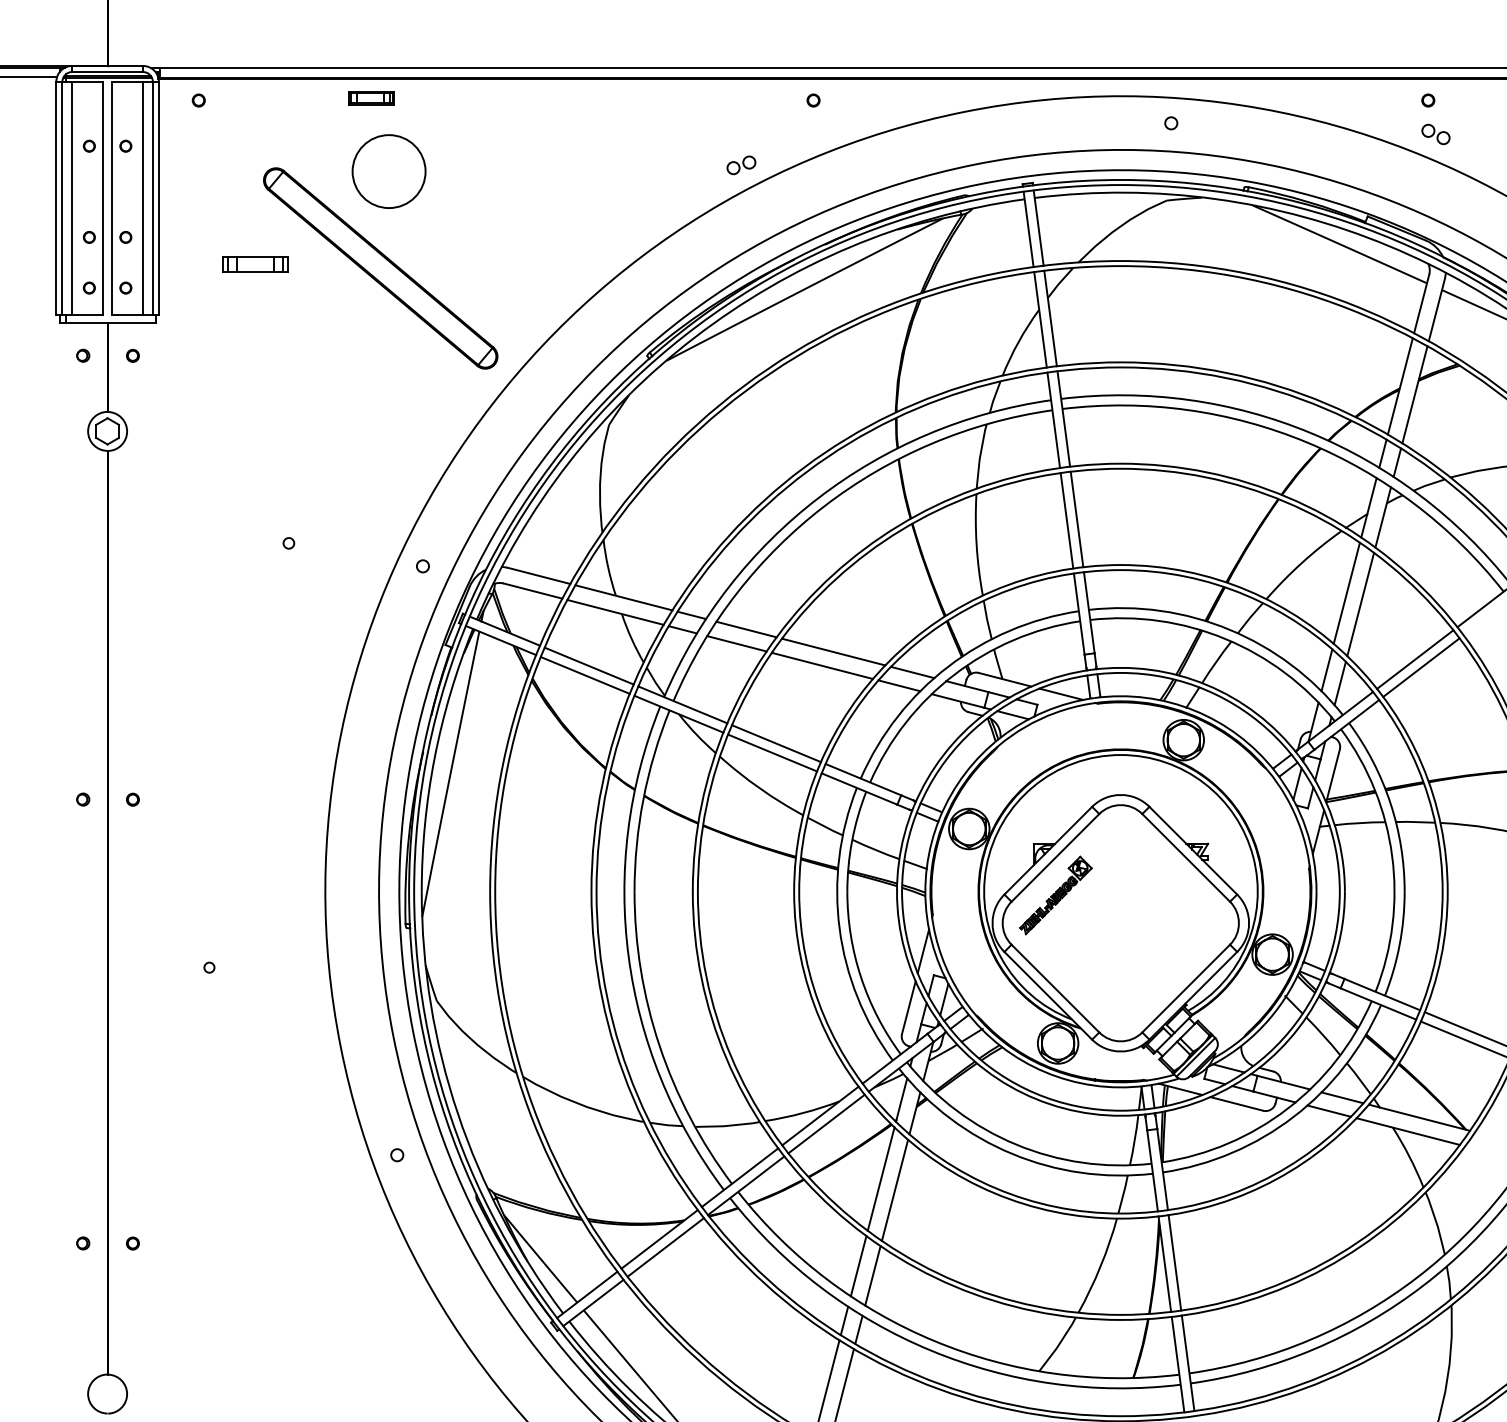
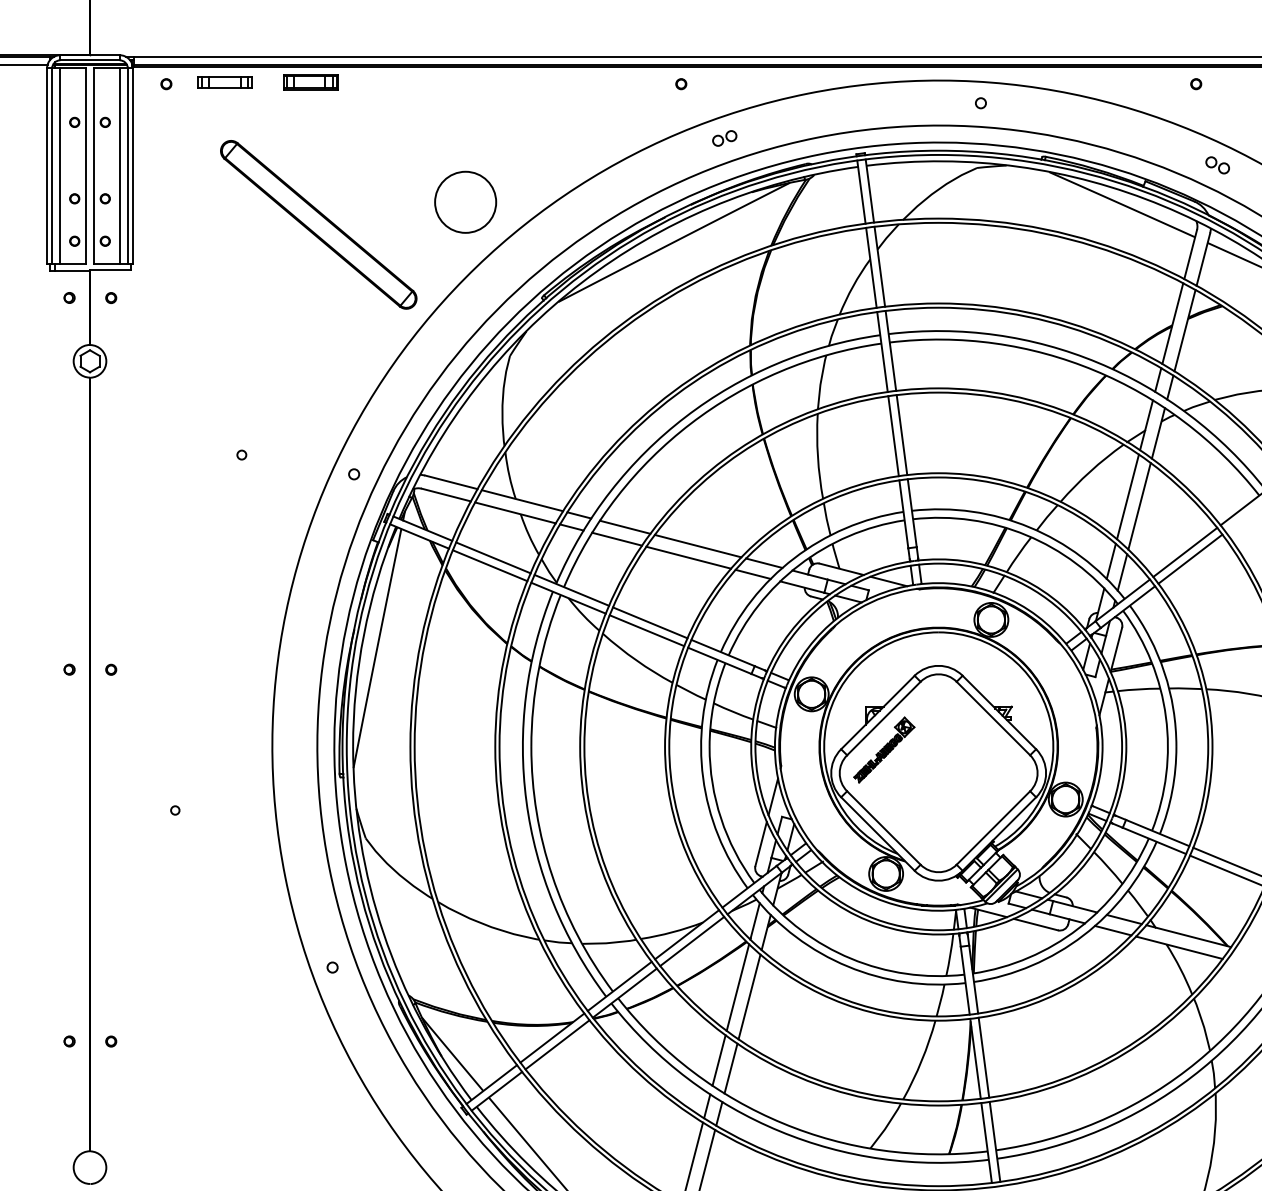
part: (371, 98) -> (311, 82), size x1.43
part: (1435, 134) -> (1217, 165), moved
part: (741, 165) -> (724, 138), moved
circle: (388, 171) -> (465, 202), moved
part: (255, 264) -> (224, 82), moved

